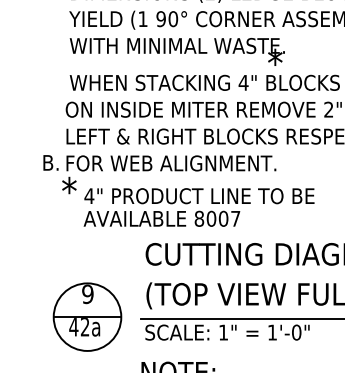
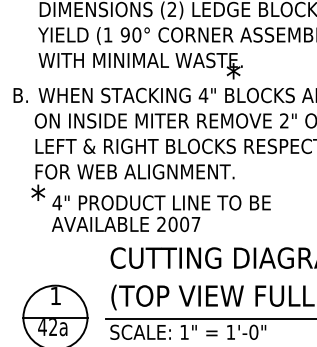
text: (50, 162) -> (20, 95), moved
text: (199, 218) -> (161, 224), 8007 -> 2007
text: (87, 294) -> (55, 296), 9 -> 1

